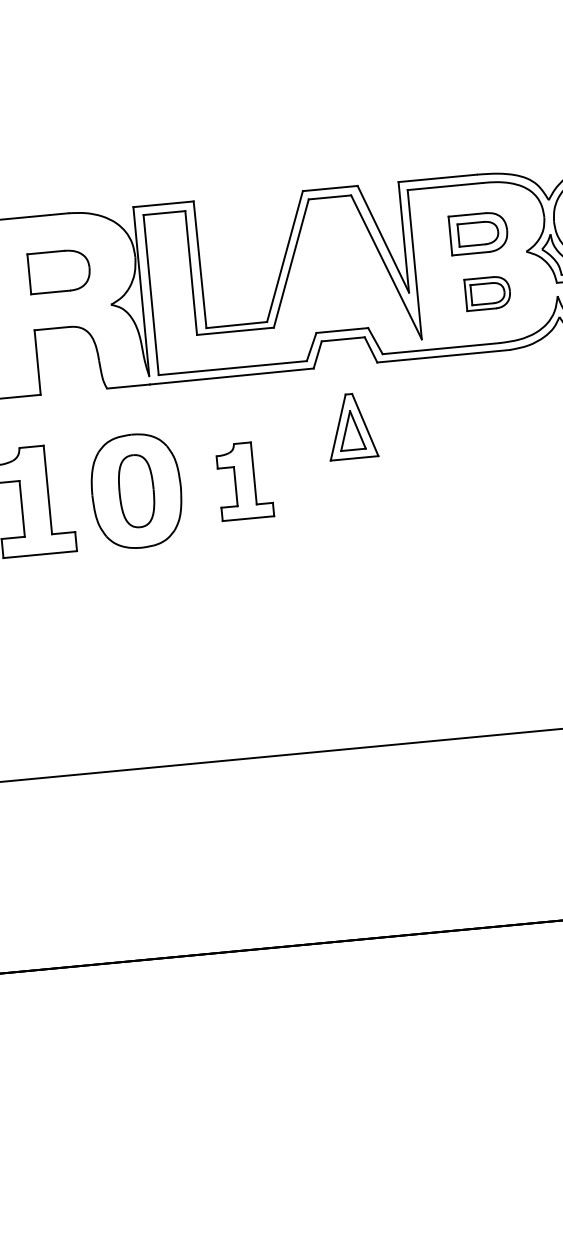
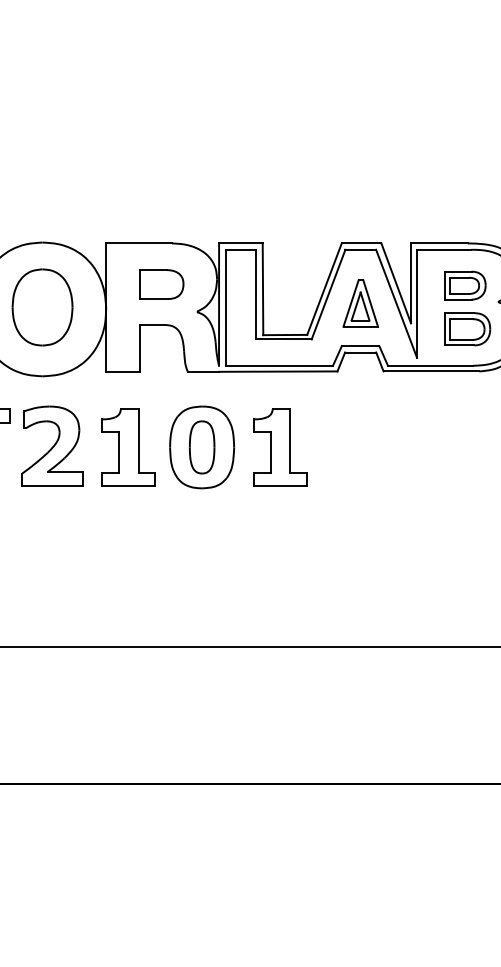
part: (487, 293) -> (467, 329), size x1.43
part: (351, 426) -> (360, 303), moved
part: (244, 481) -> (280, 447), size x1.43

